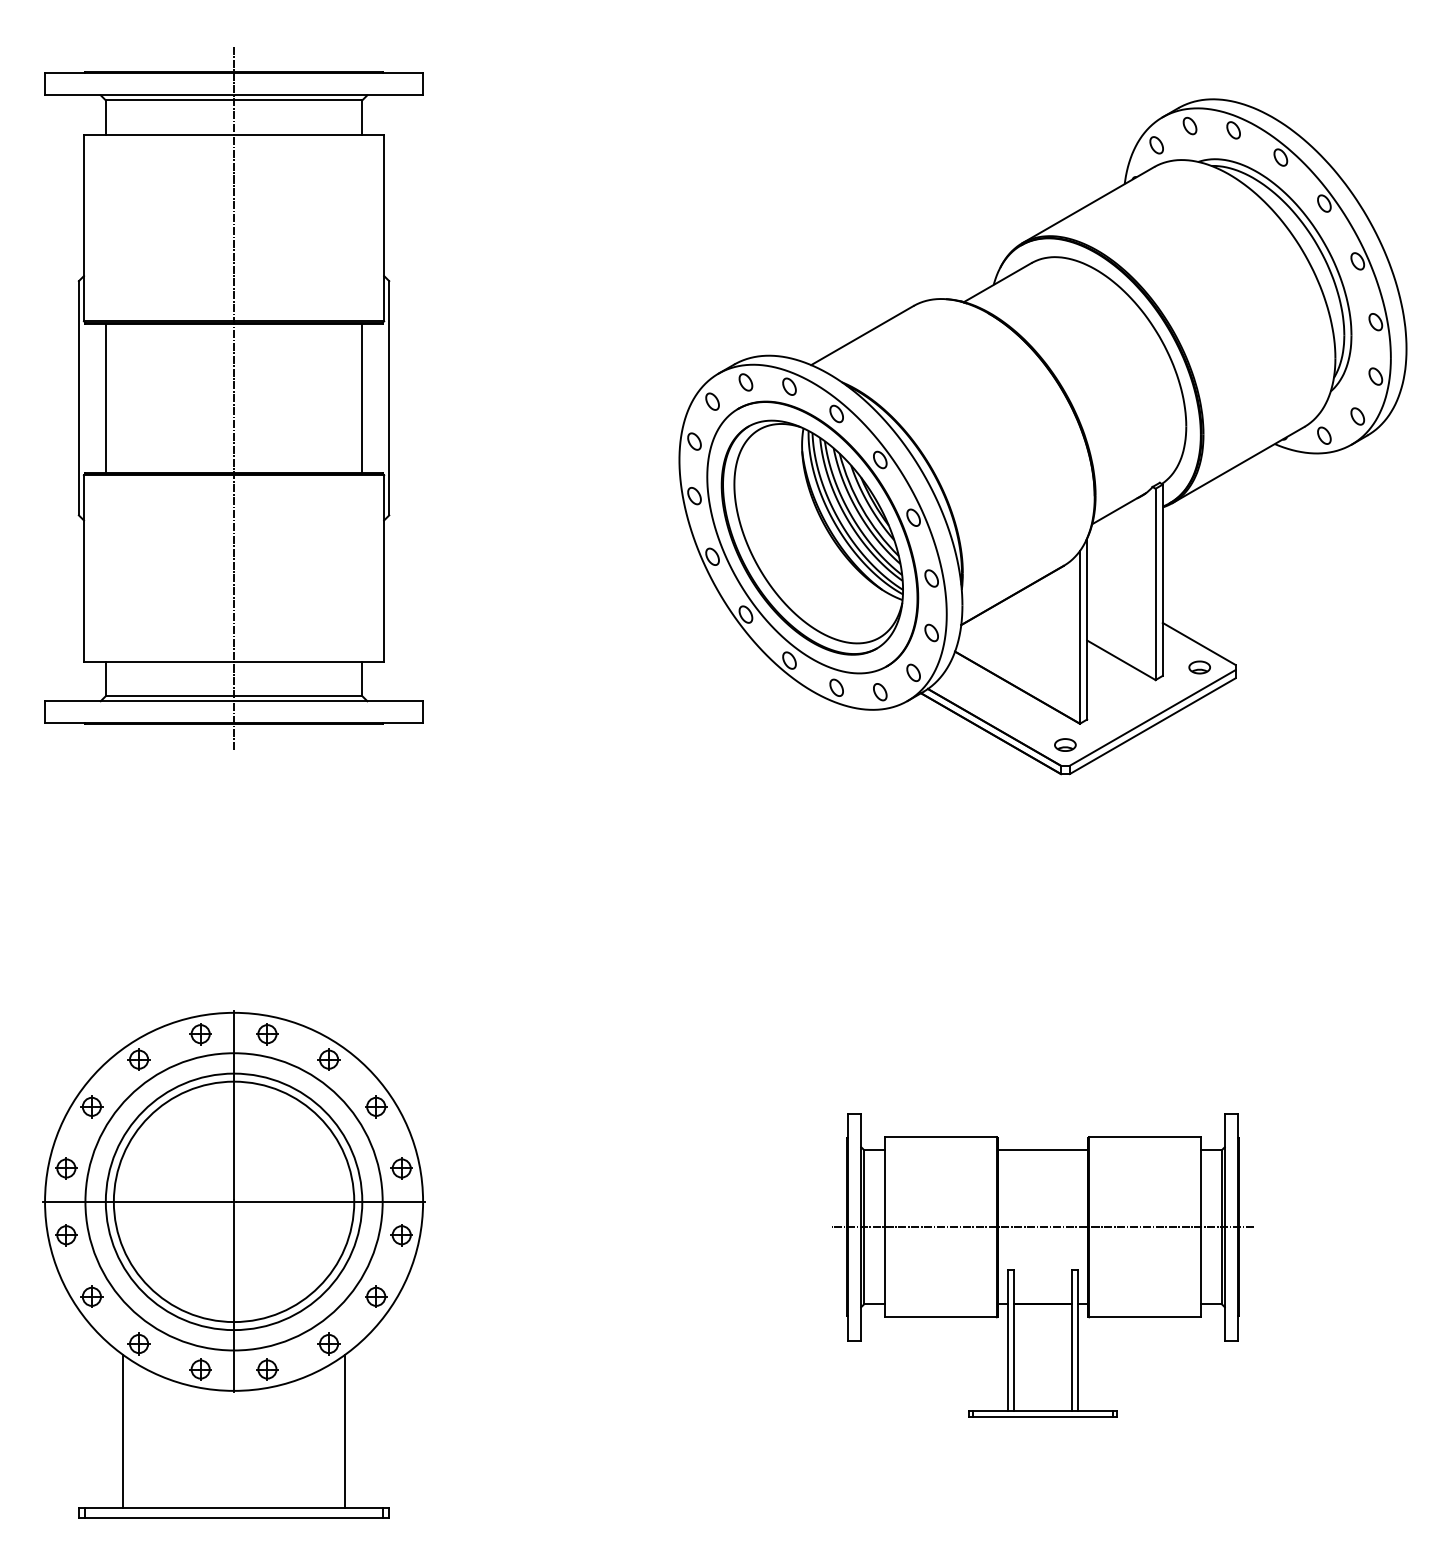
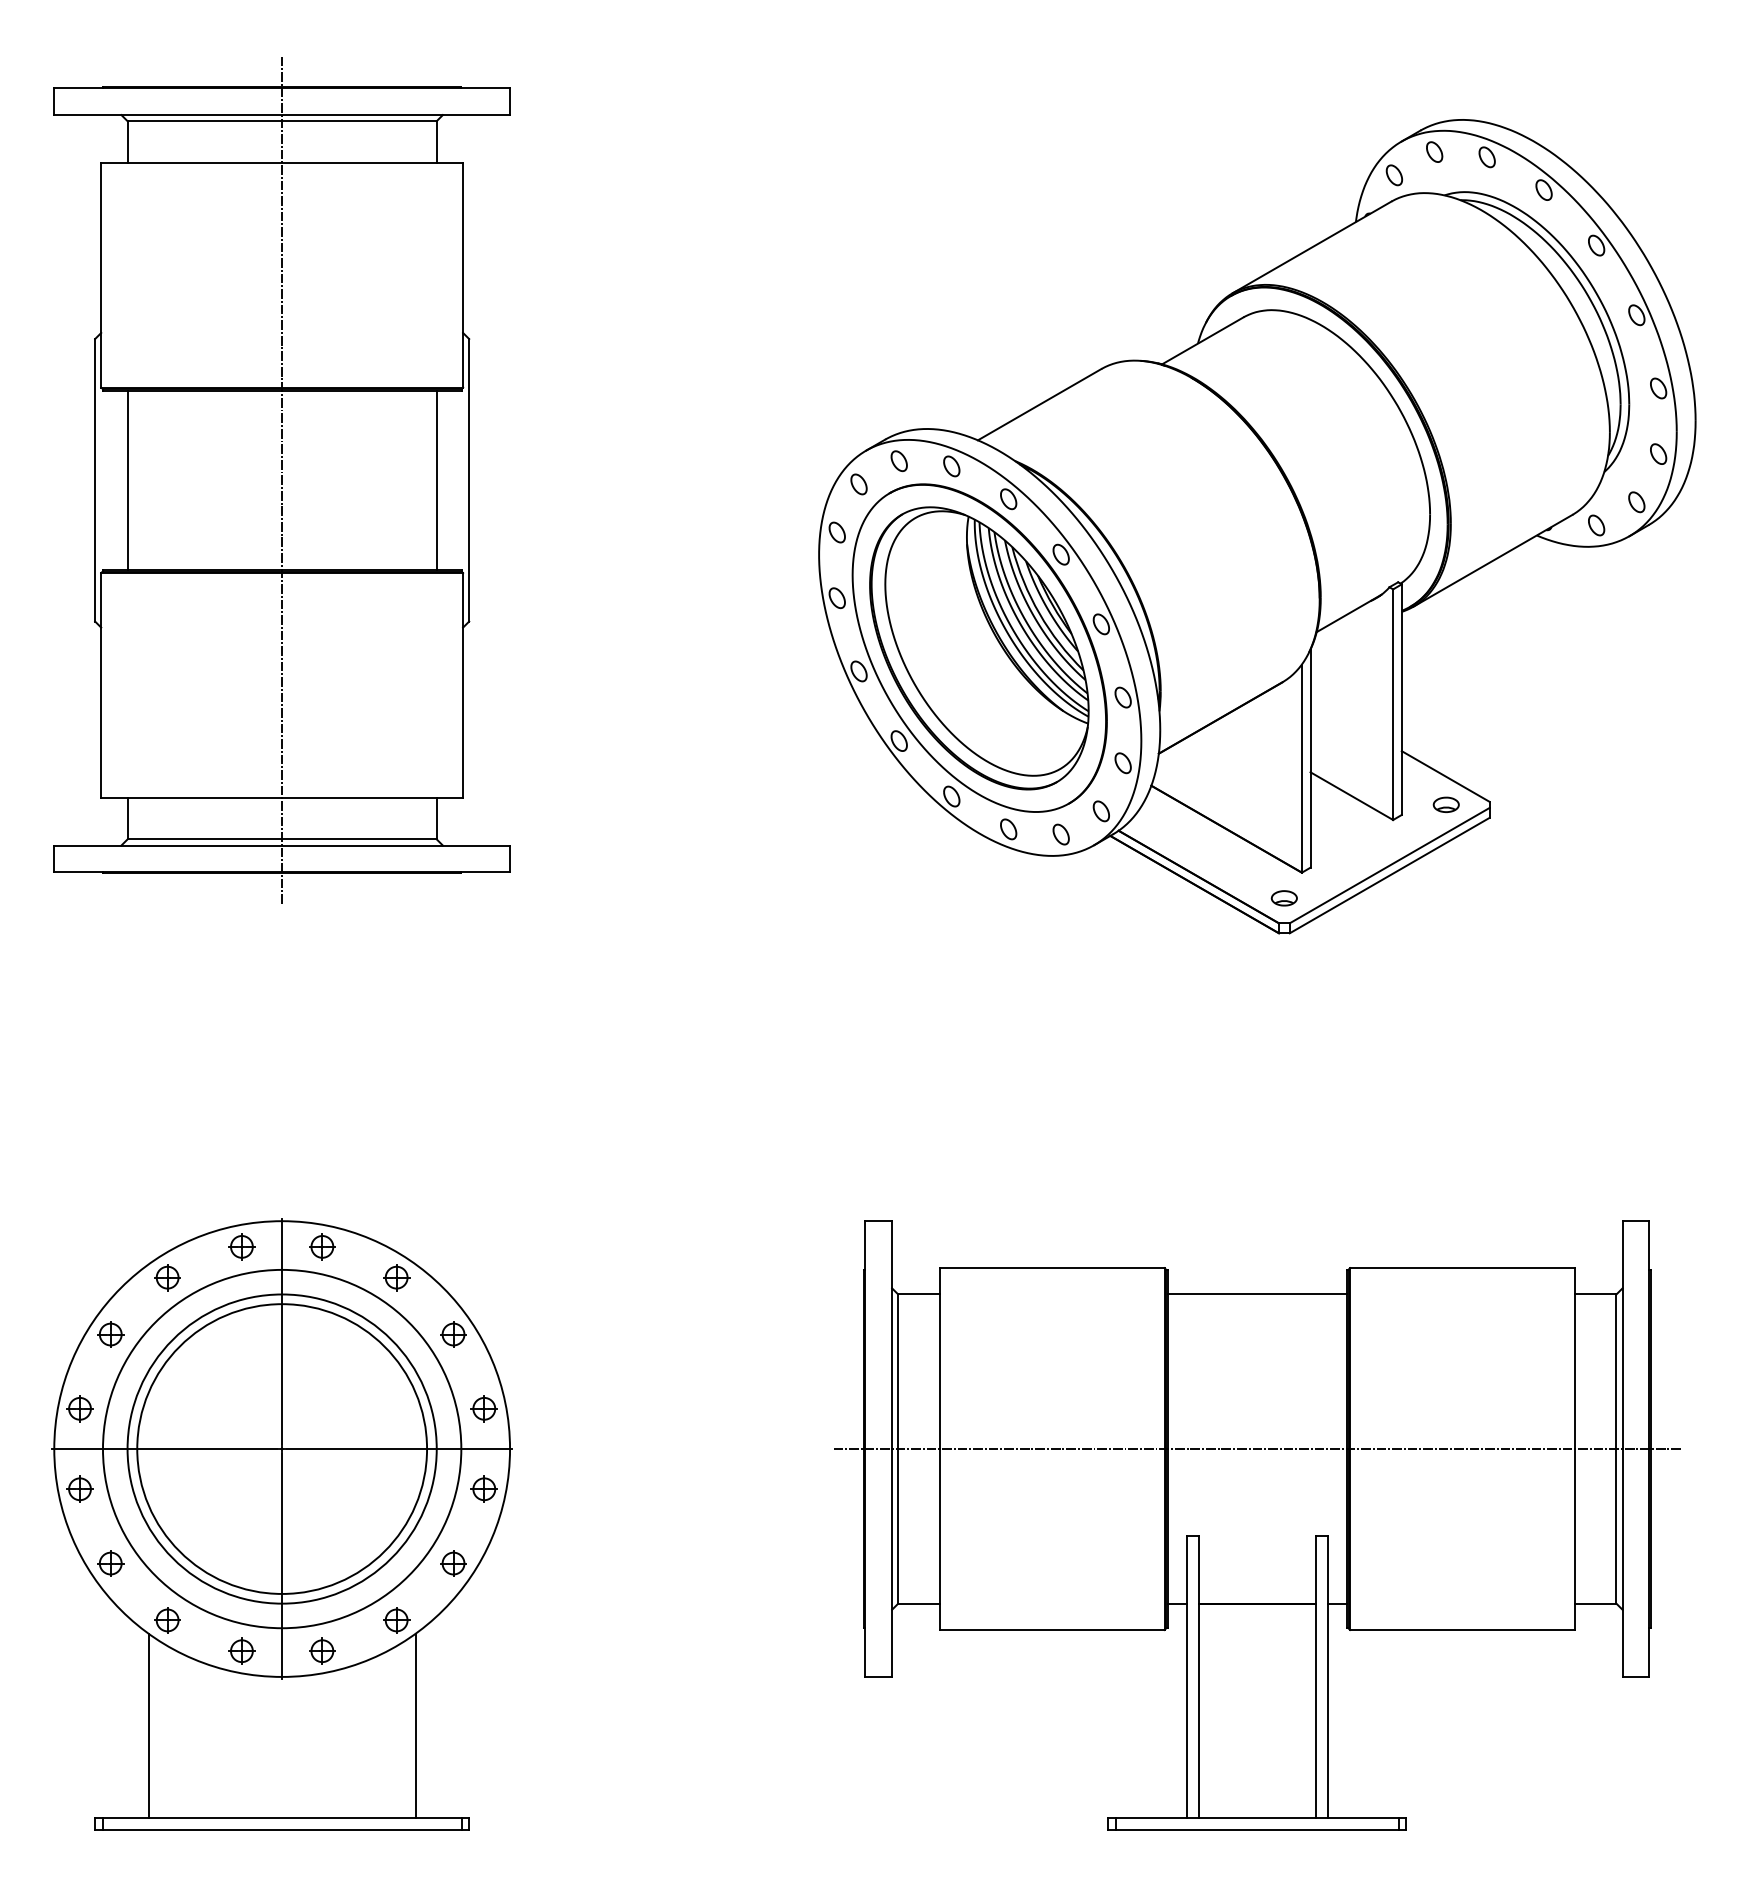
part: (1043, 1265) -> (1257, 1525), size x1.67

